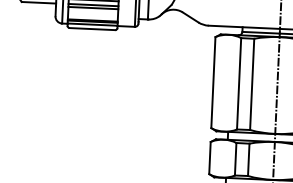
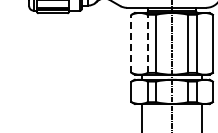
line: (213, 82) -> (131, 43), solid -> dashed
line: (238, 83) -> (147, 43), solid -> dashed

